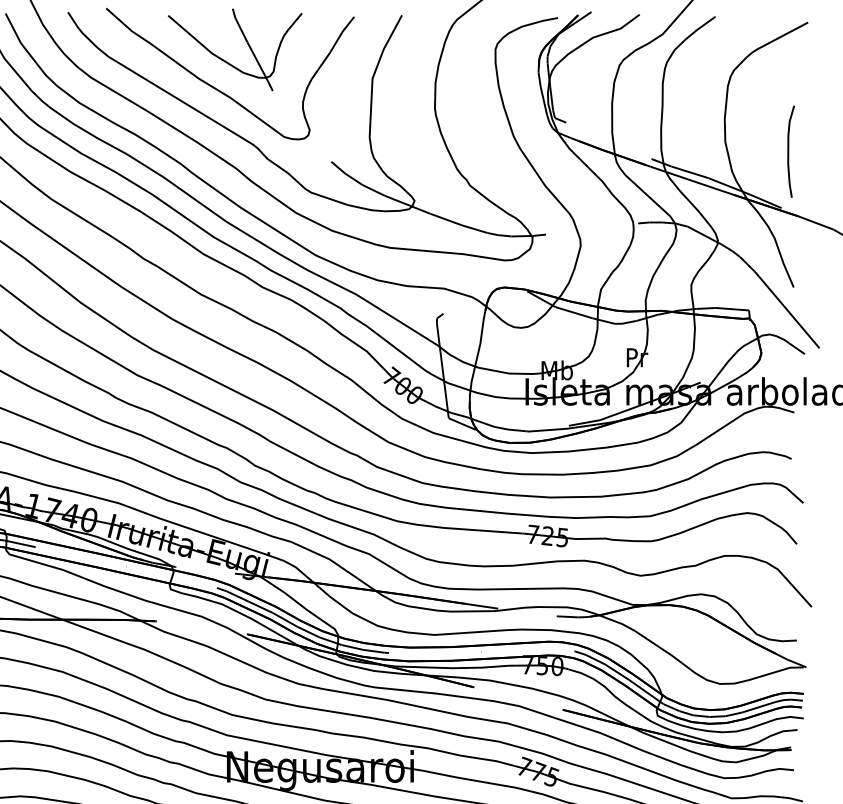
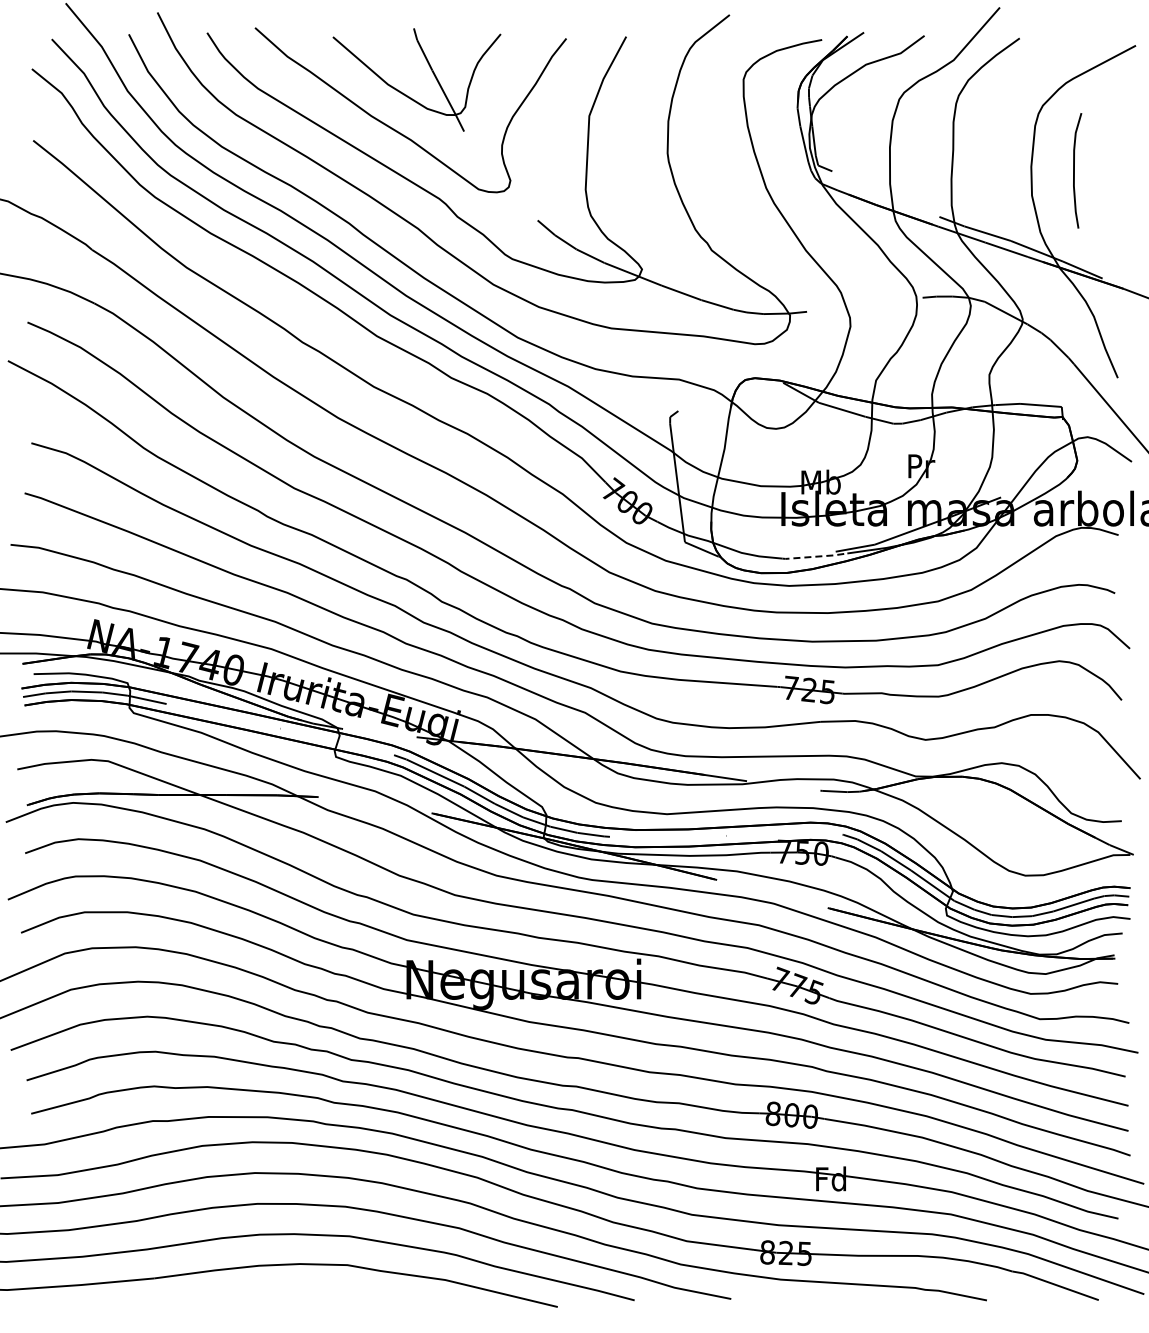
curve: (788, 151) -> (1074, 170), moved
line: (552, 429) -> (815, 556), solid -> dashed

